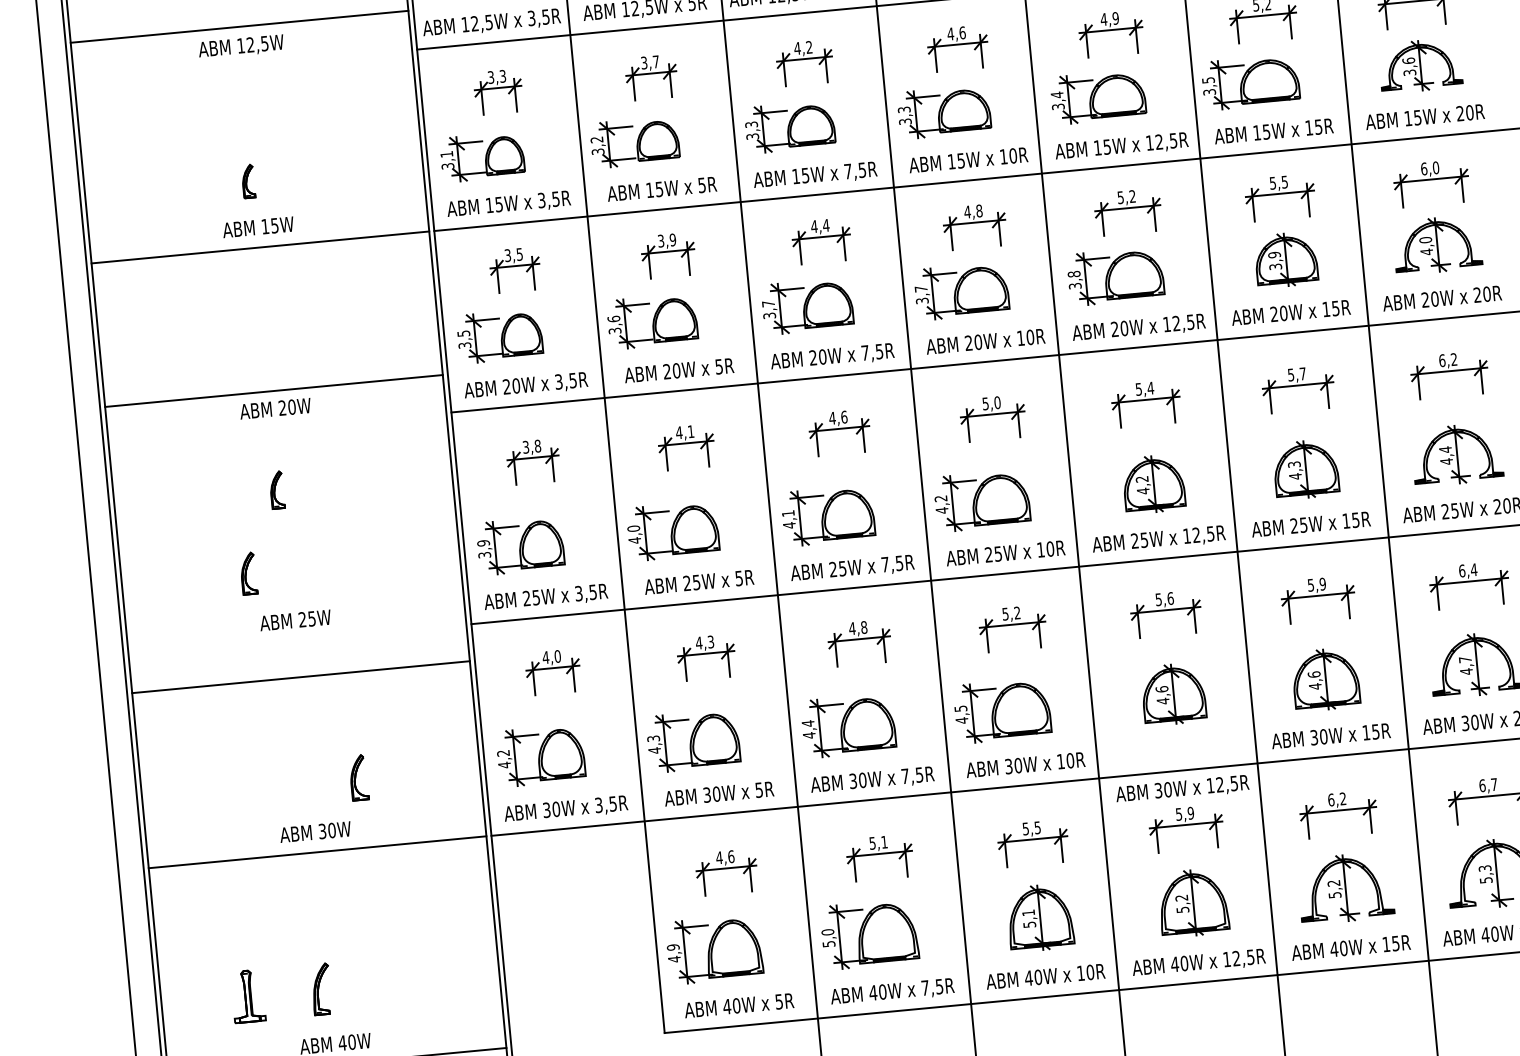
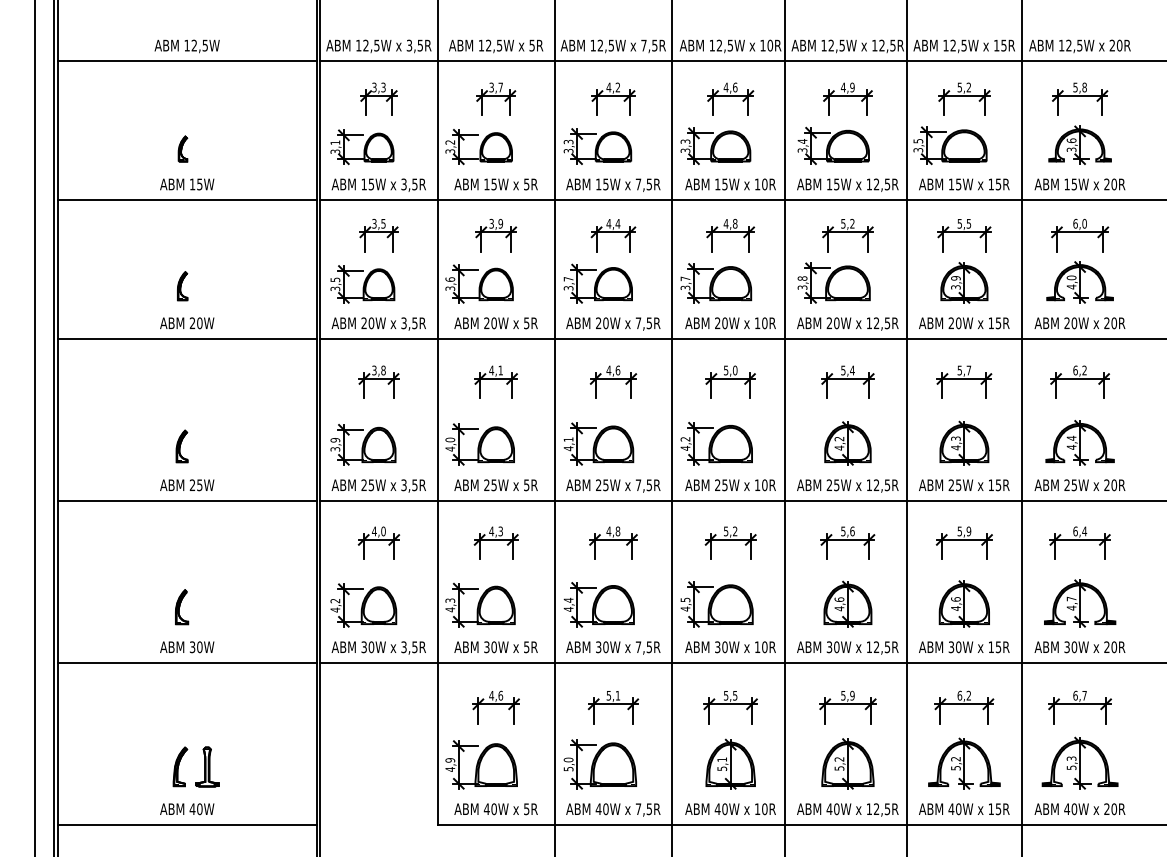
line: (239, 27) -> (187, 61), moved
line: (274, 390) -> (187, 338), moved
part: (277, 490) -> (182, 286), moved
part: (247, 573) -> (181, 446), moved
line: (301, 676) -> (187, 500), moved
part: (359, 778) -> (182, 607), moved
text: (1182, 788) -> (847, 647), moved
part: (248, 995) -> (207, 766), moved

